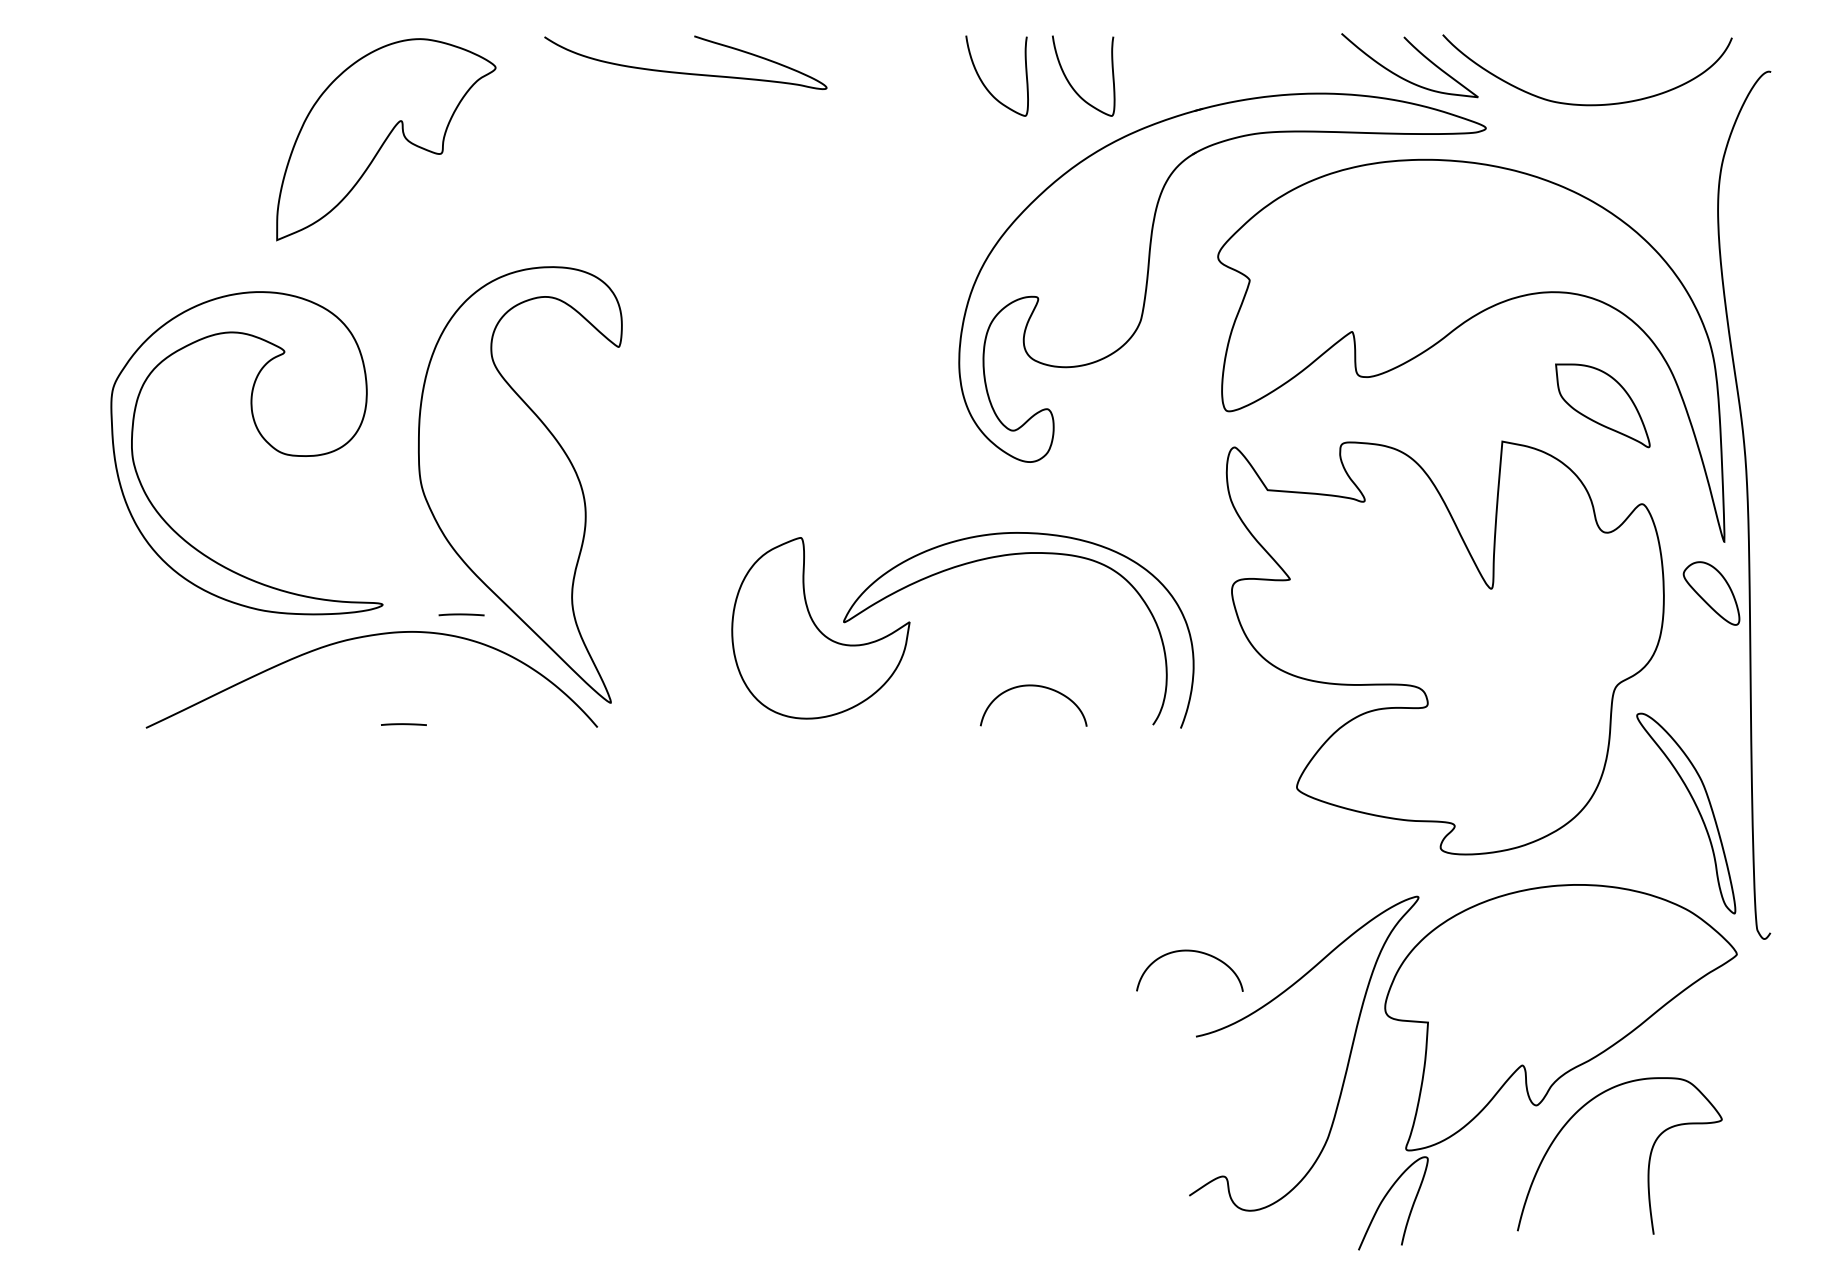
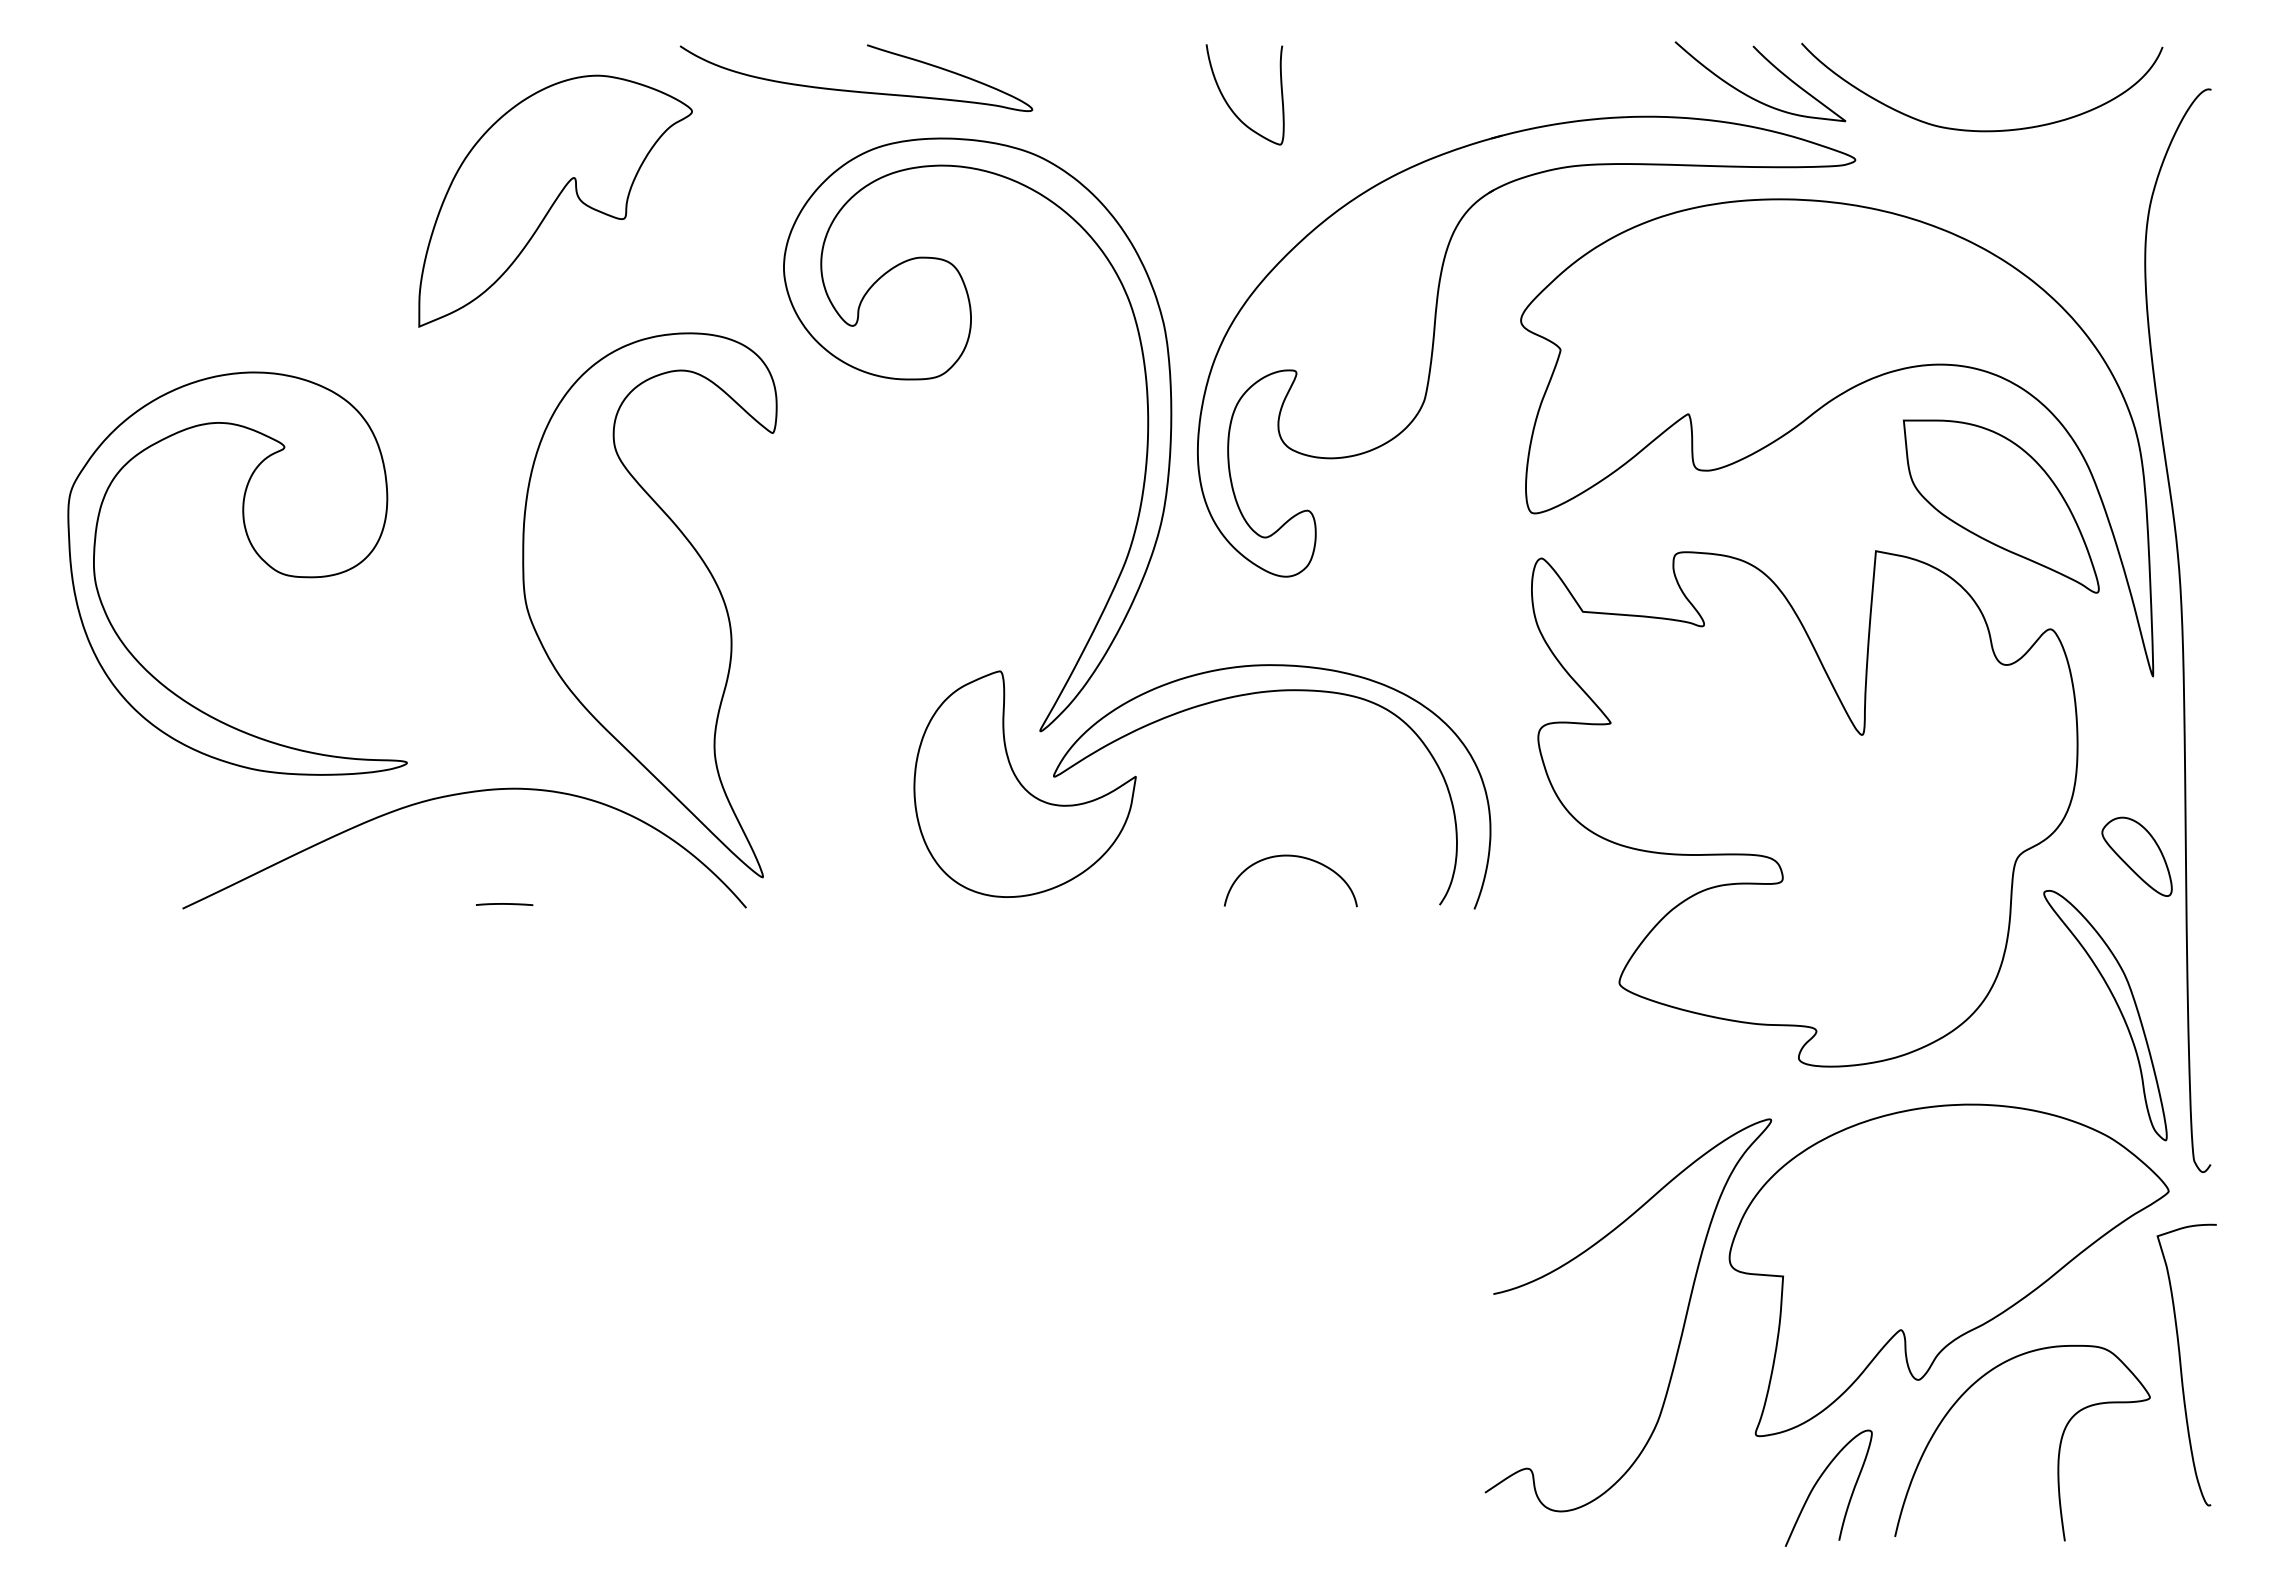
curve: (1070, 83) -> (1336, 103), removed
part: (386, 139) -> (555, 200), moved
part: (756, 300) -> (944, 374), added
part: (1602, 405) -> (2001, 506), size x1.67
part: (262, 437) -> (256, 554), moved
part: (1711, 593) -> (2136, 856), moved
line: (461, 614) -> (576, 767), removed
curve: (1194, 952) -> (1491, 1188), removed
curve: (1747, 1093) -> (2181, 1364), added
curve: (1385, 1197) -> (1819, 1480), moved

